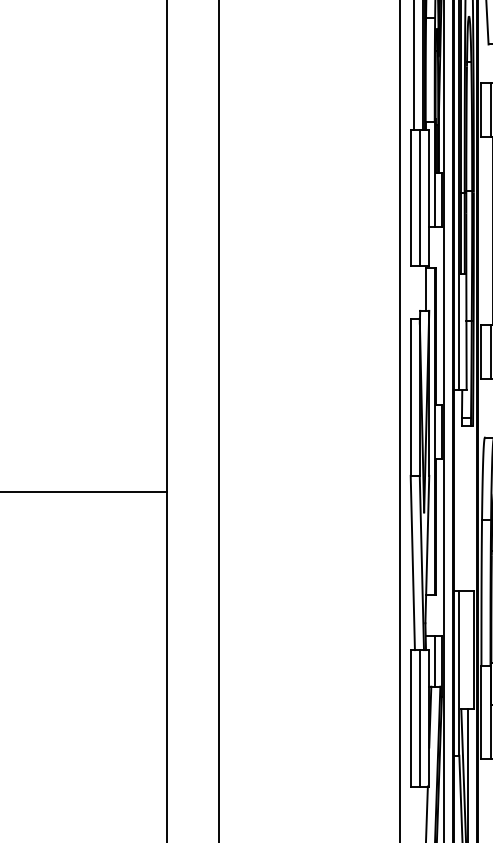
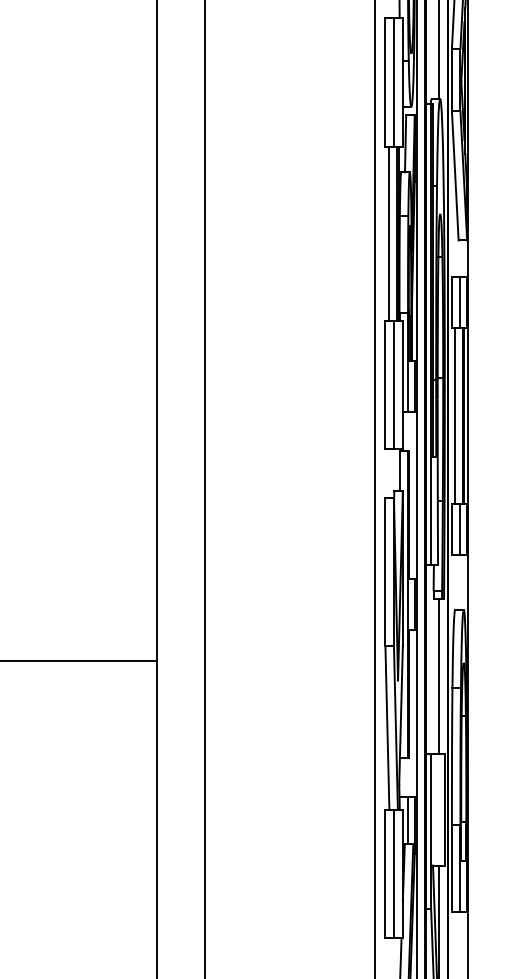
line: (484, 230) -> (454, 415), added
line: (468, 508) -> (439, 676), added

